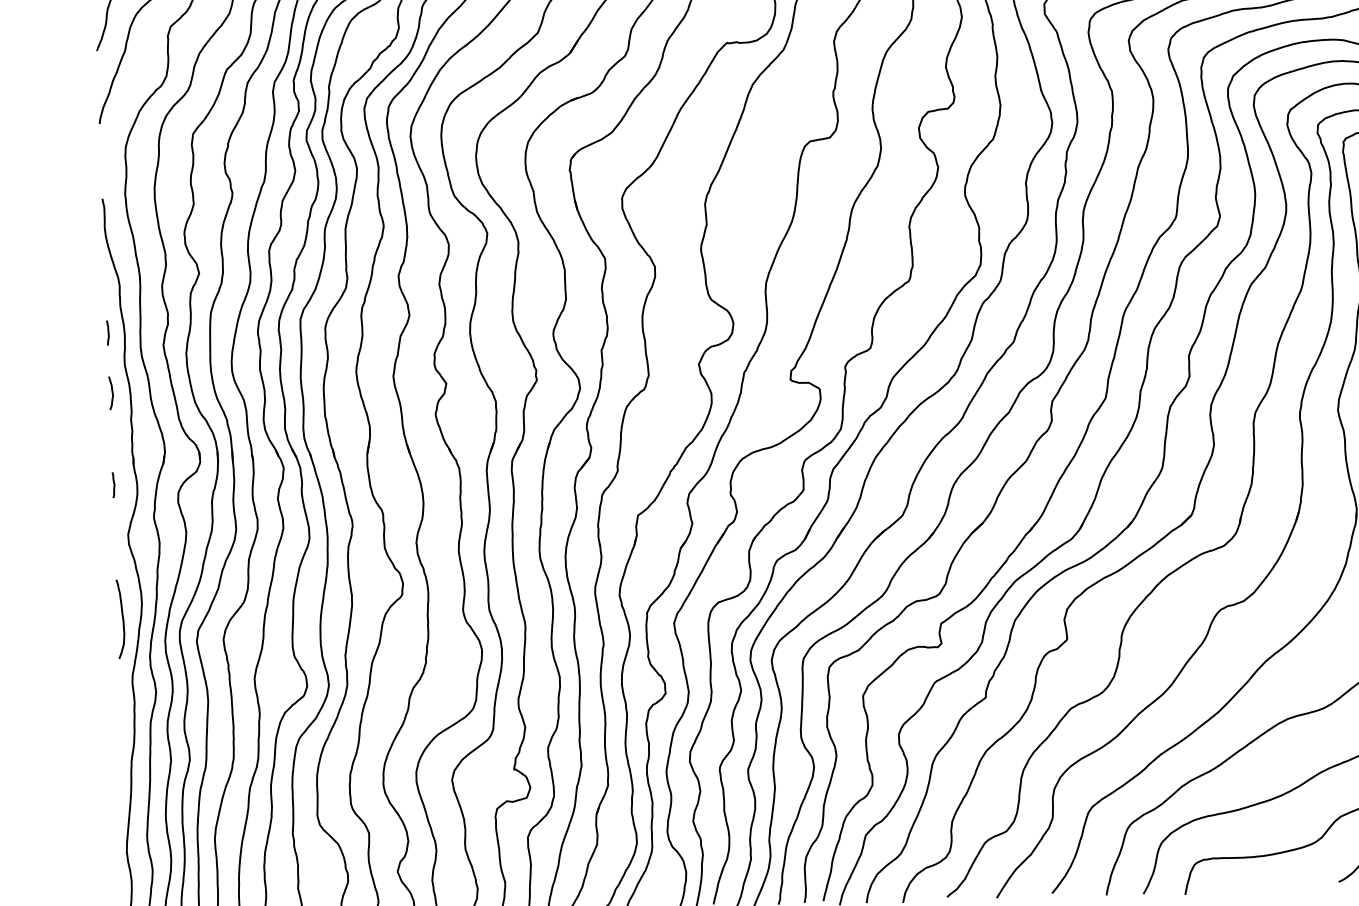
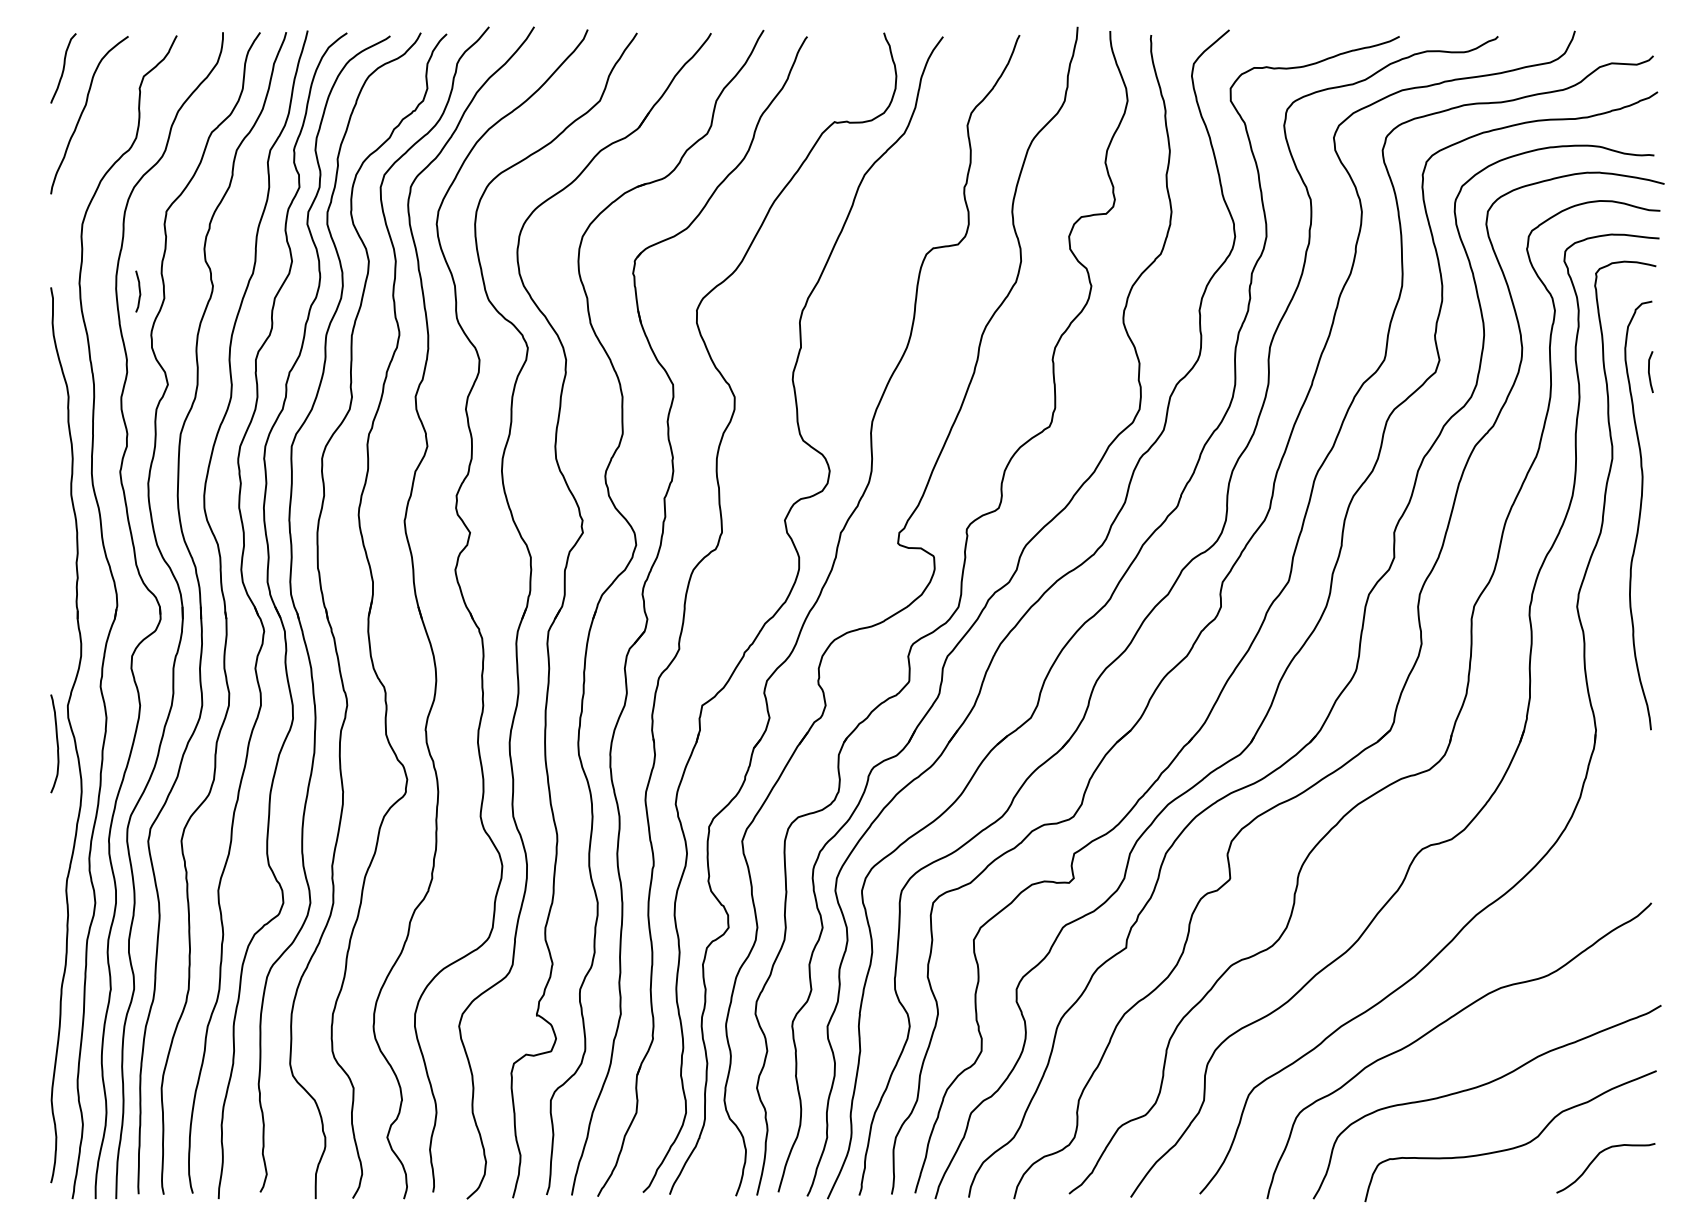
line: (107, 333) -> (51, 454), removed
curve: (112, 393) -> (139, 291), moved
line: (114, 484) -> (52, 643), removed
curve: (122, 618) -> (56, 743), moved

